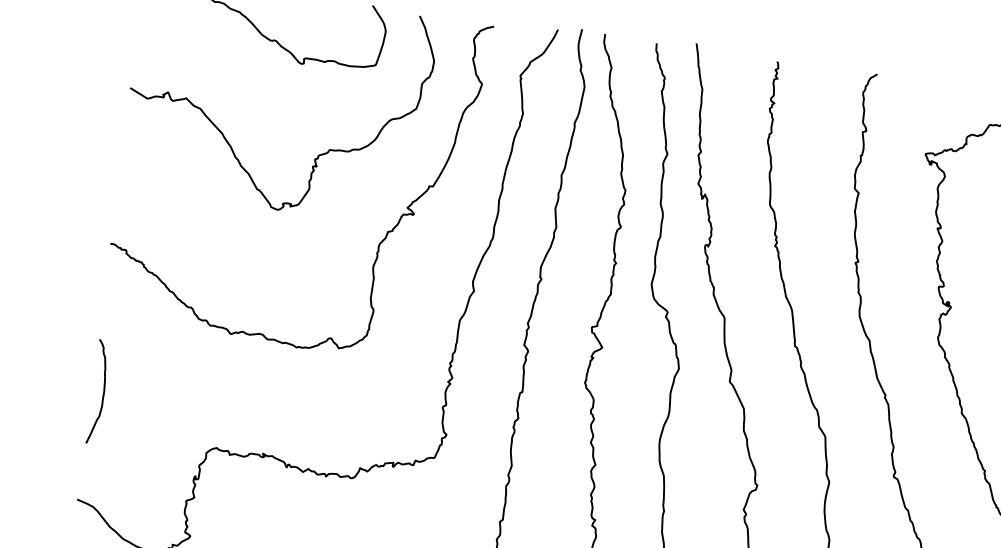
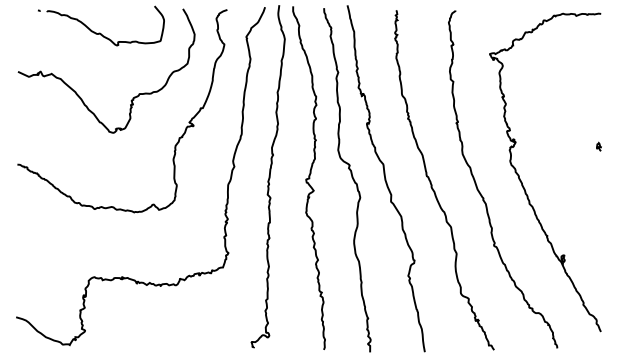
curve: (102, 392) -> (23, 252), removed

